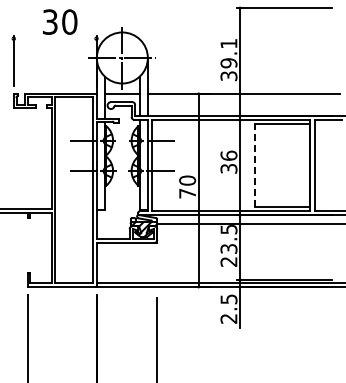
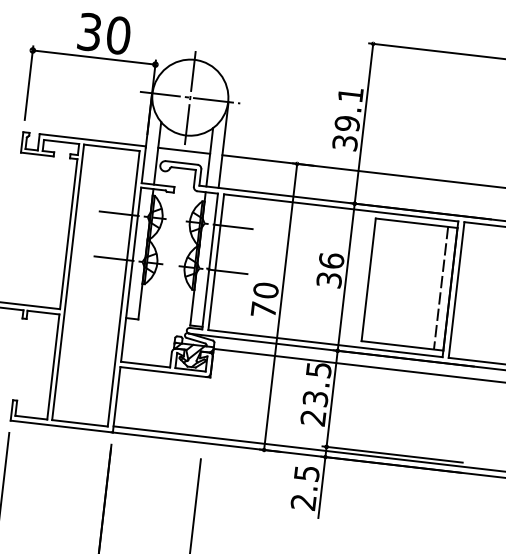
line: (54, 38) -> (93, 57), added
line: (255, 165) -> (369, 279), dashed -> solid
line: (304, 165) -> (441, 288), added

